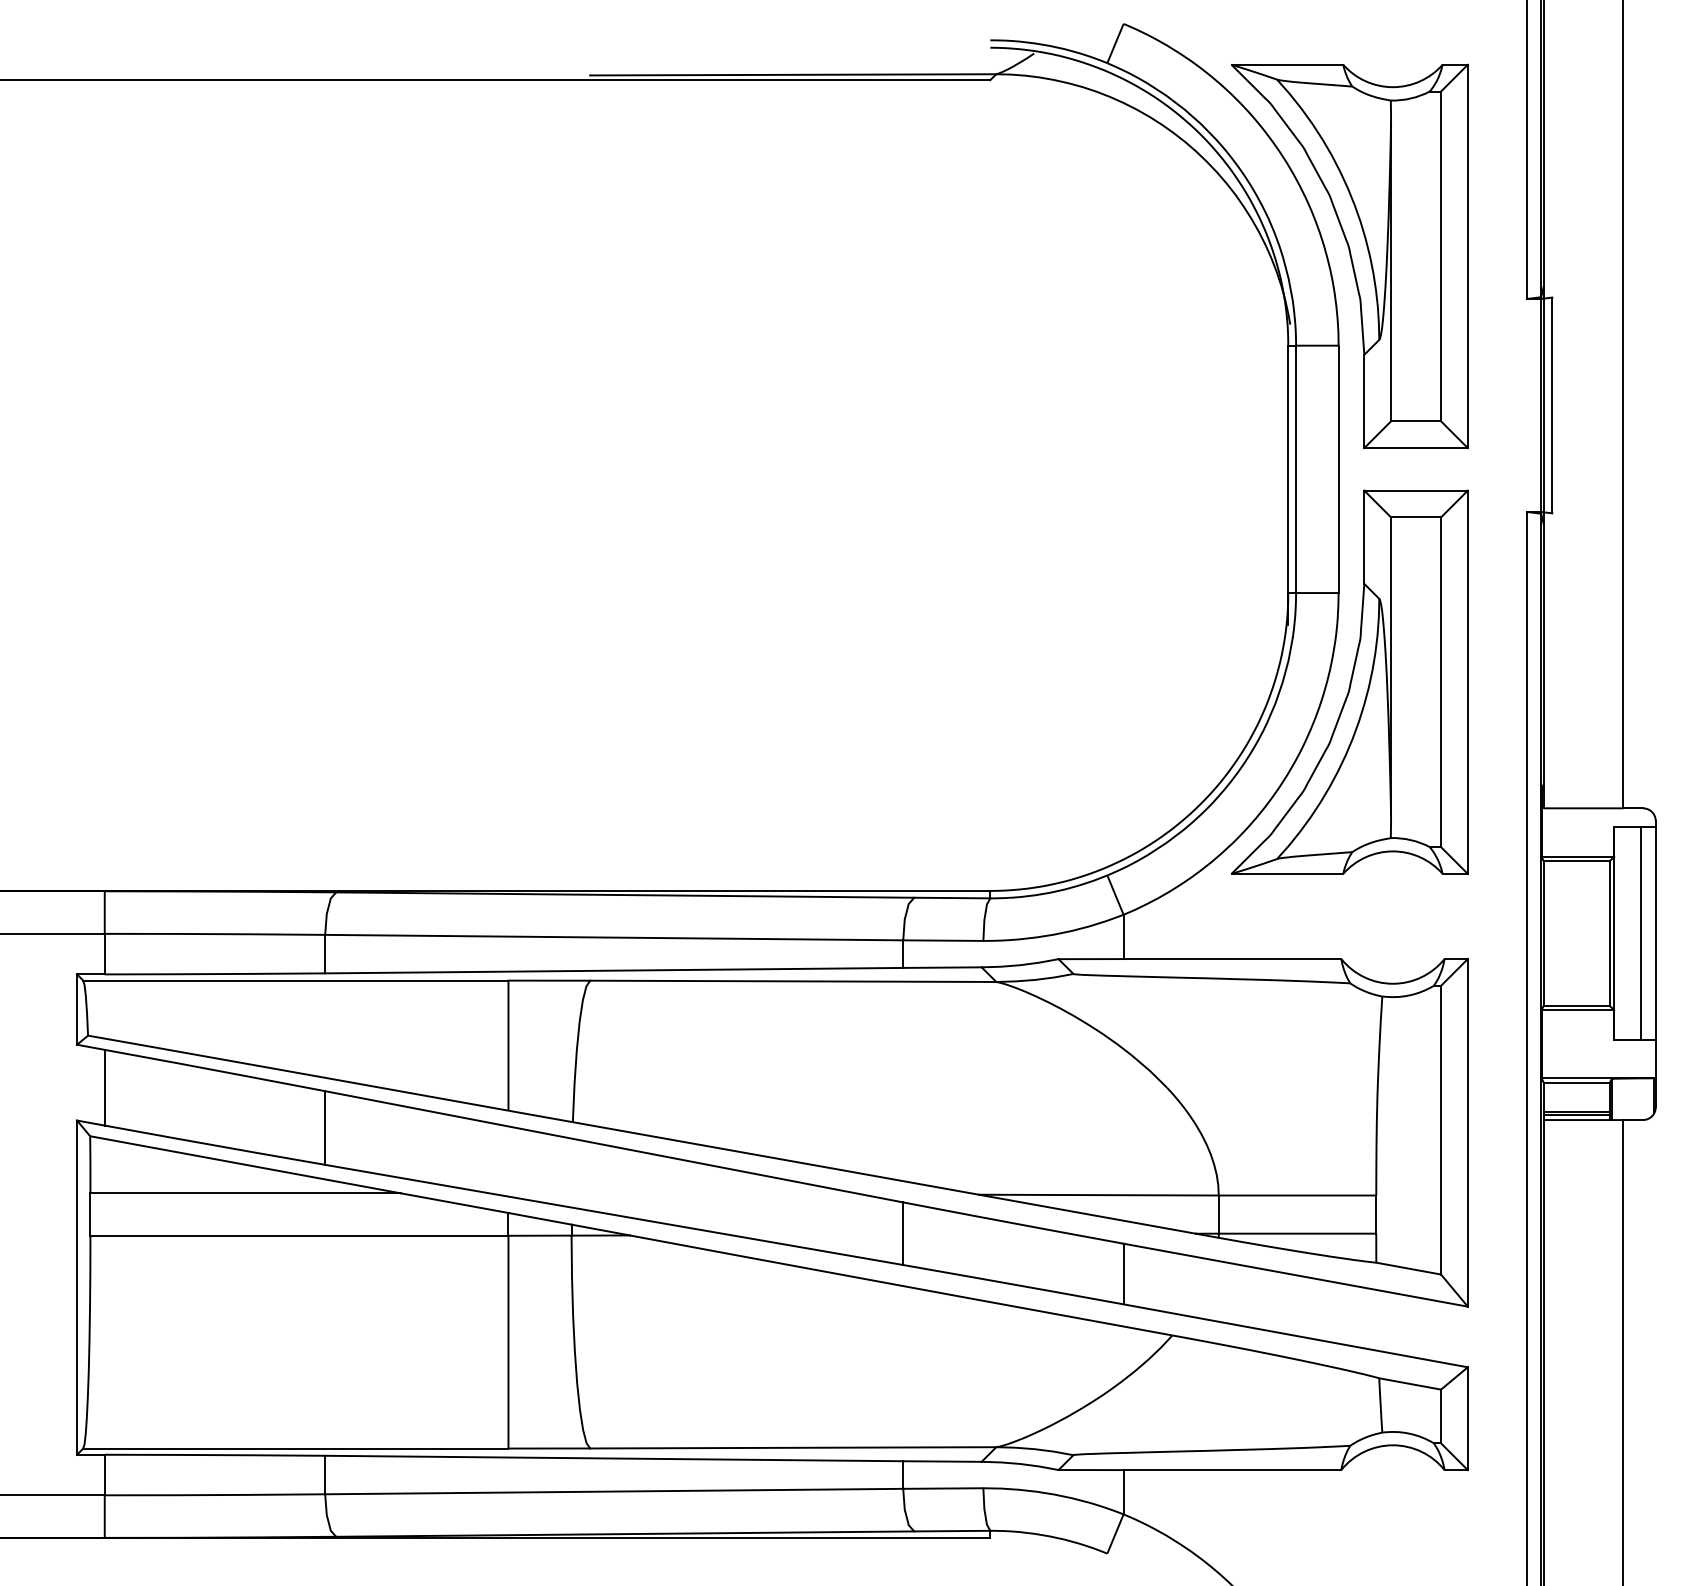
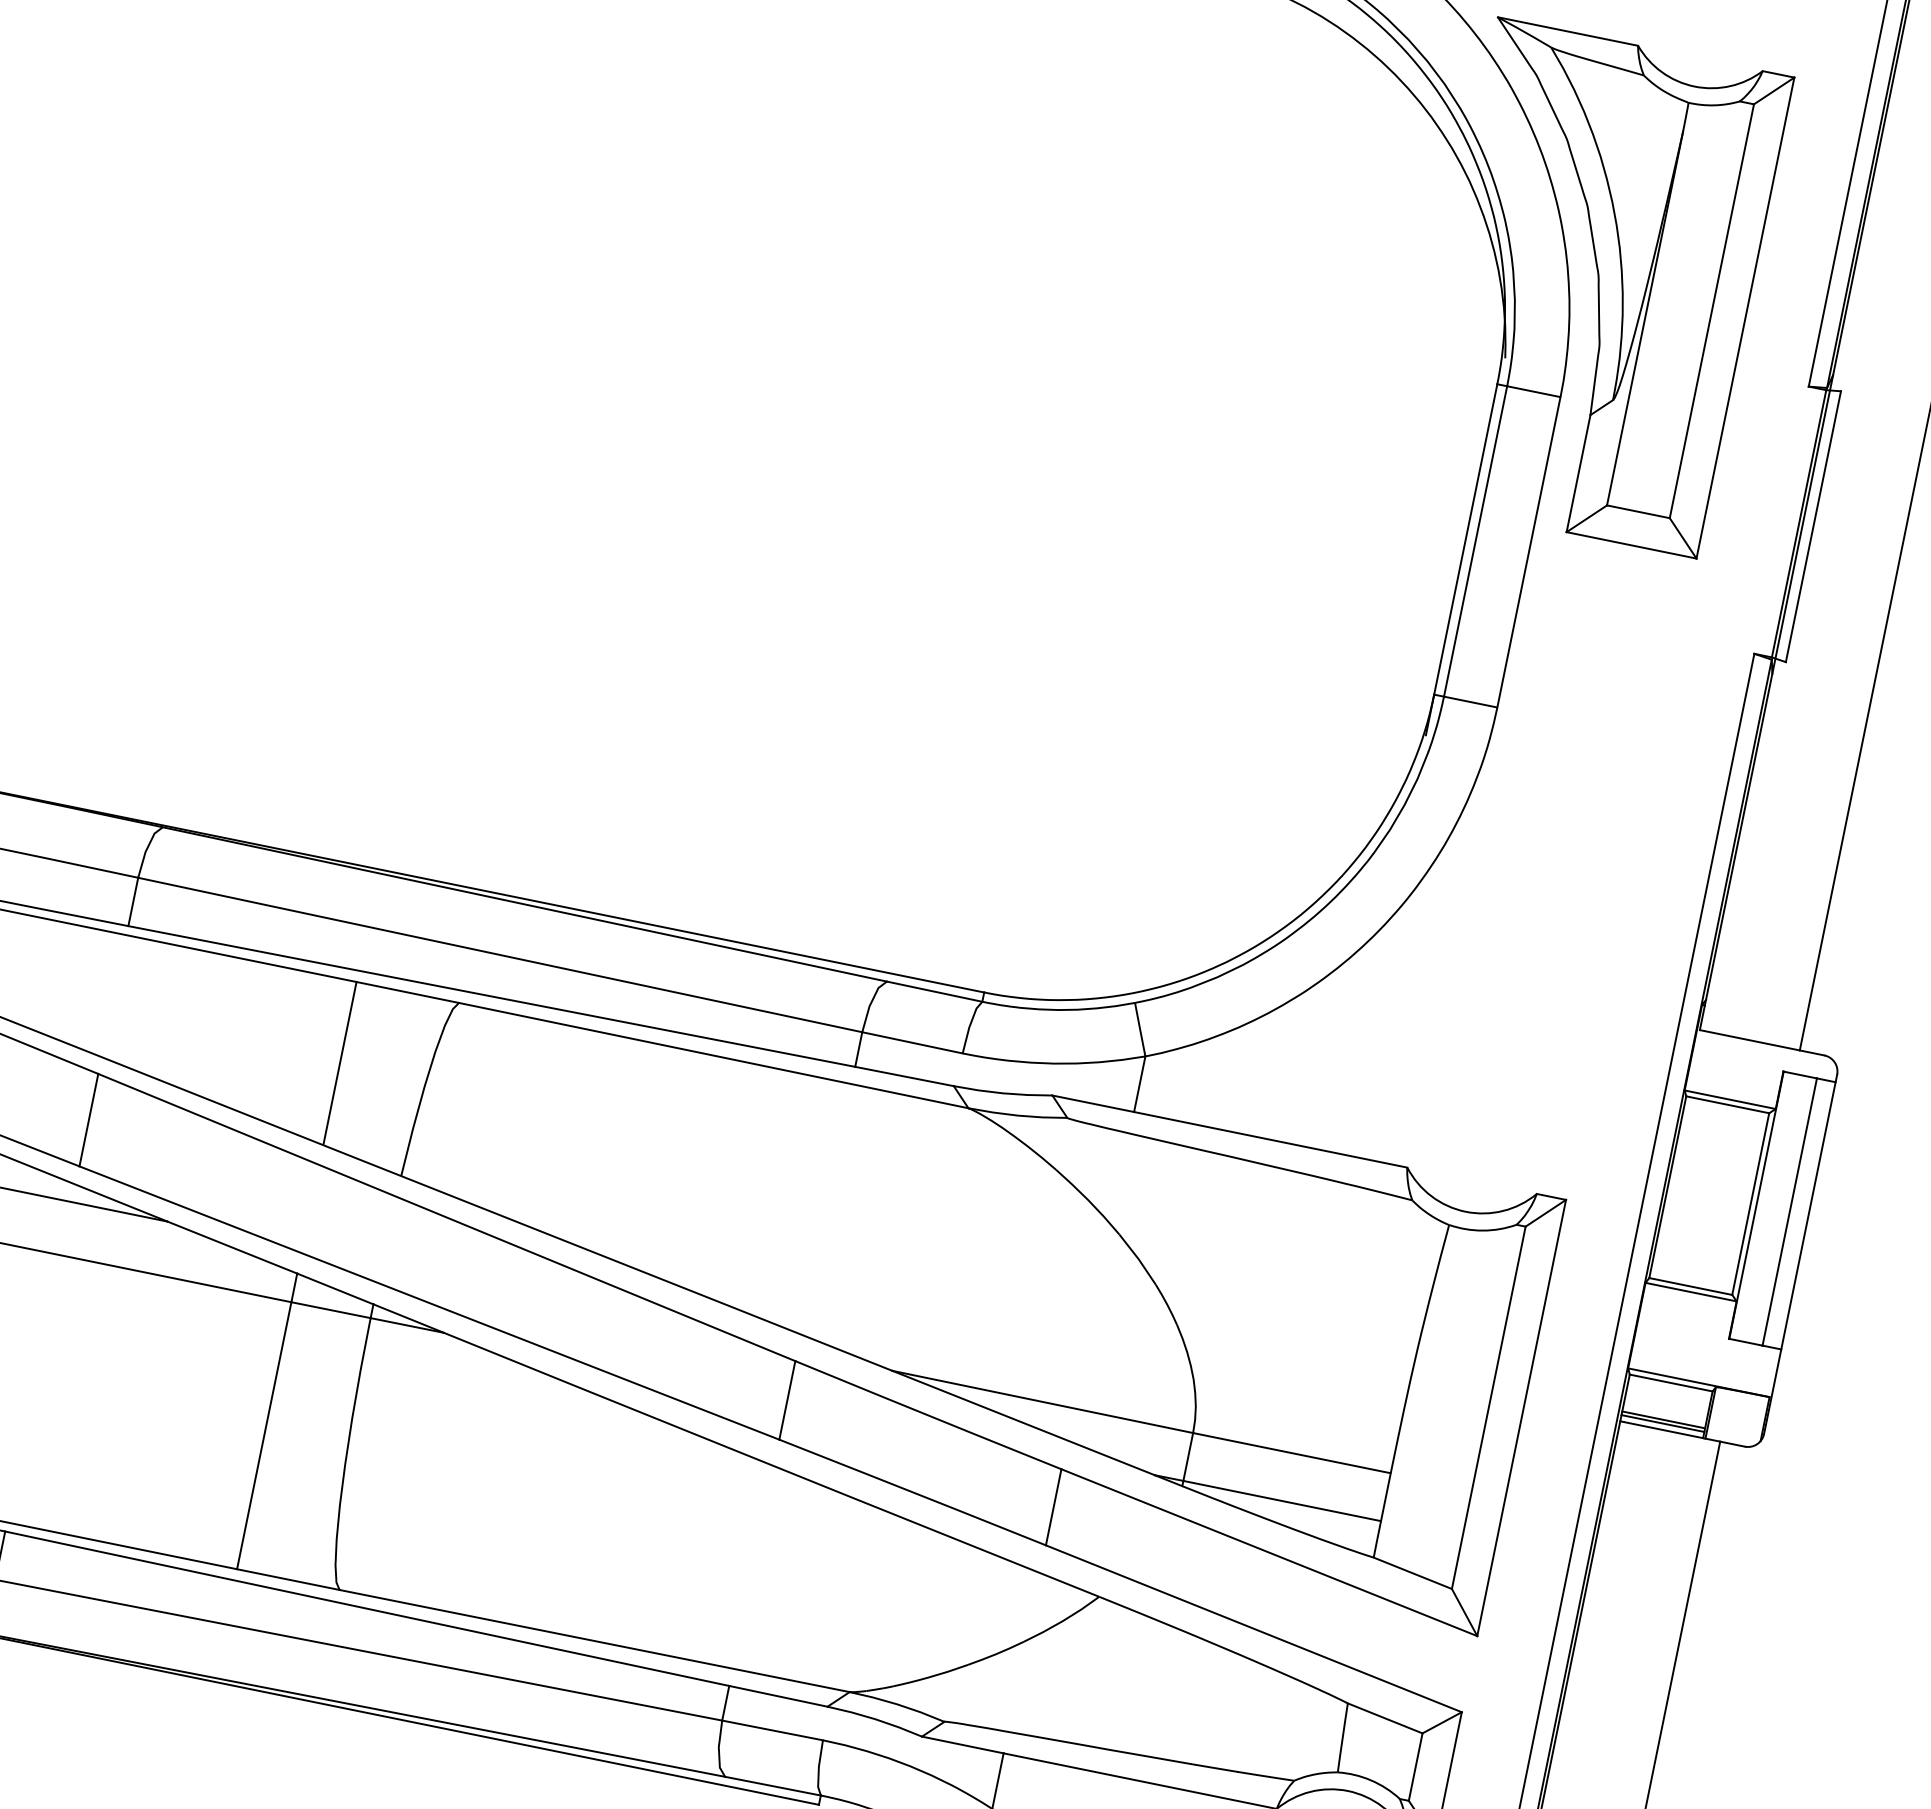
part: (1349, 681) -> (1488, 821), removed

